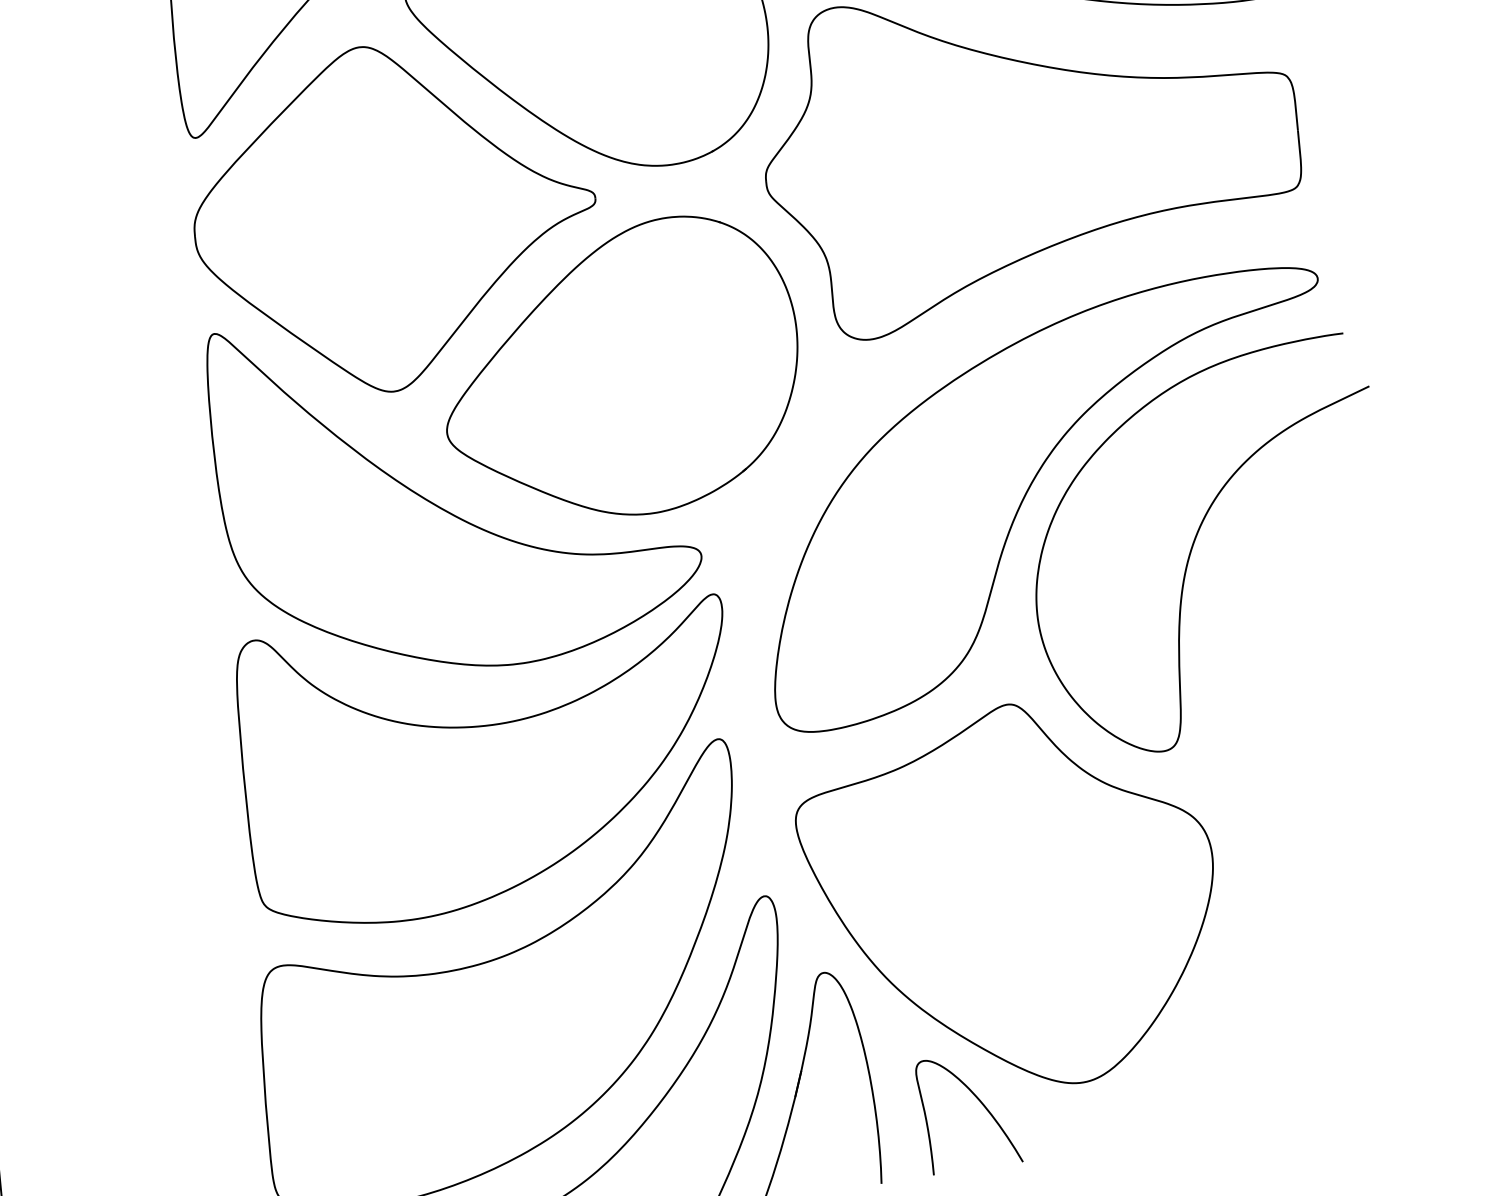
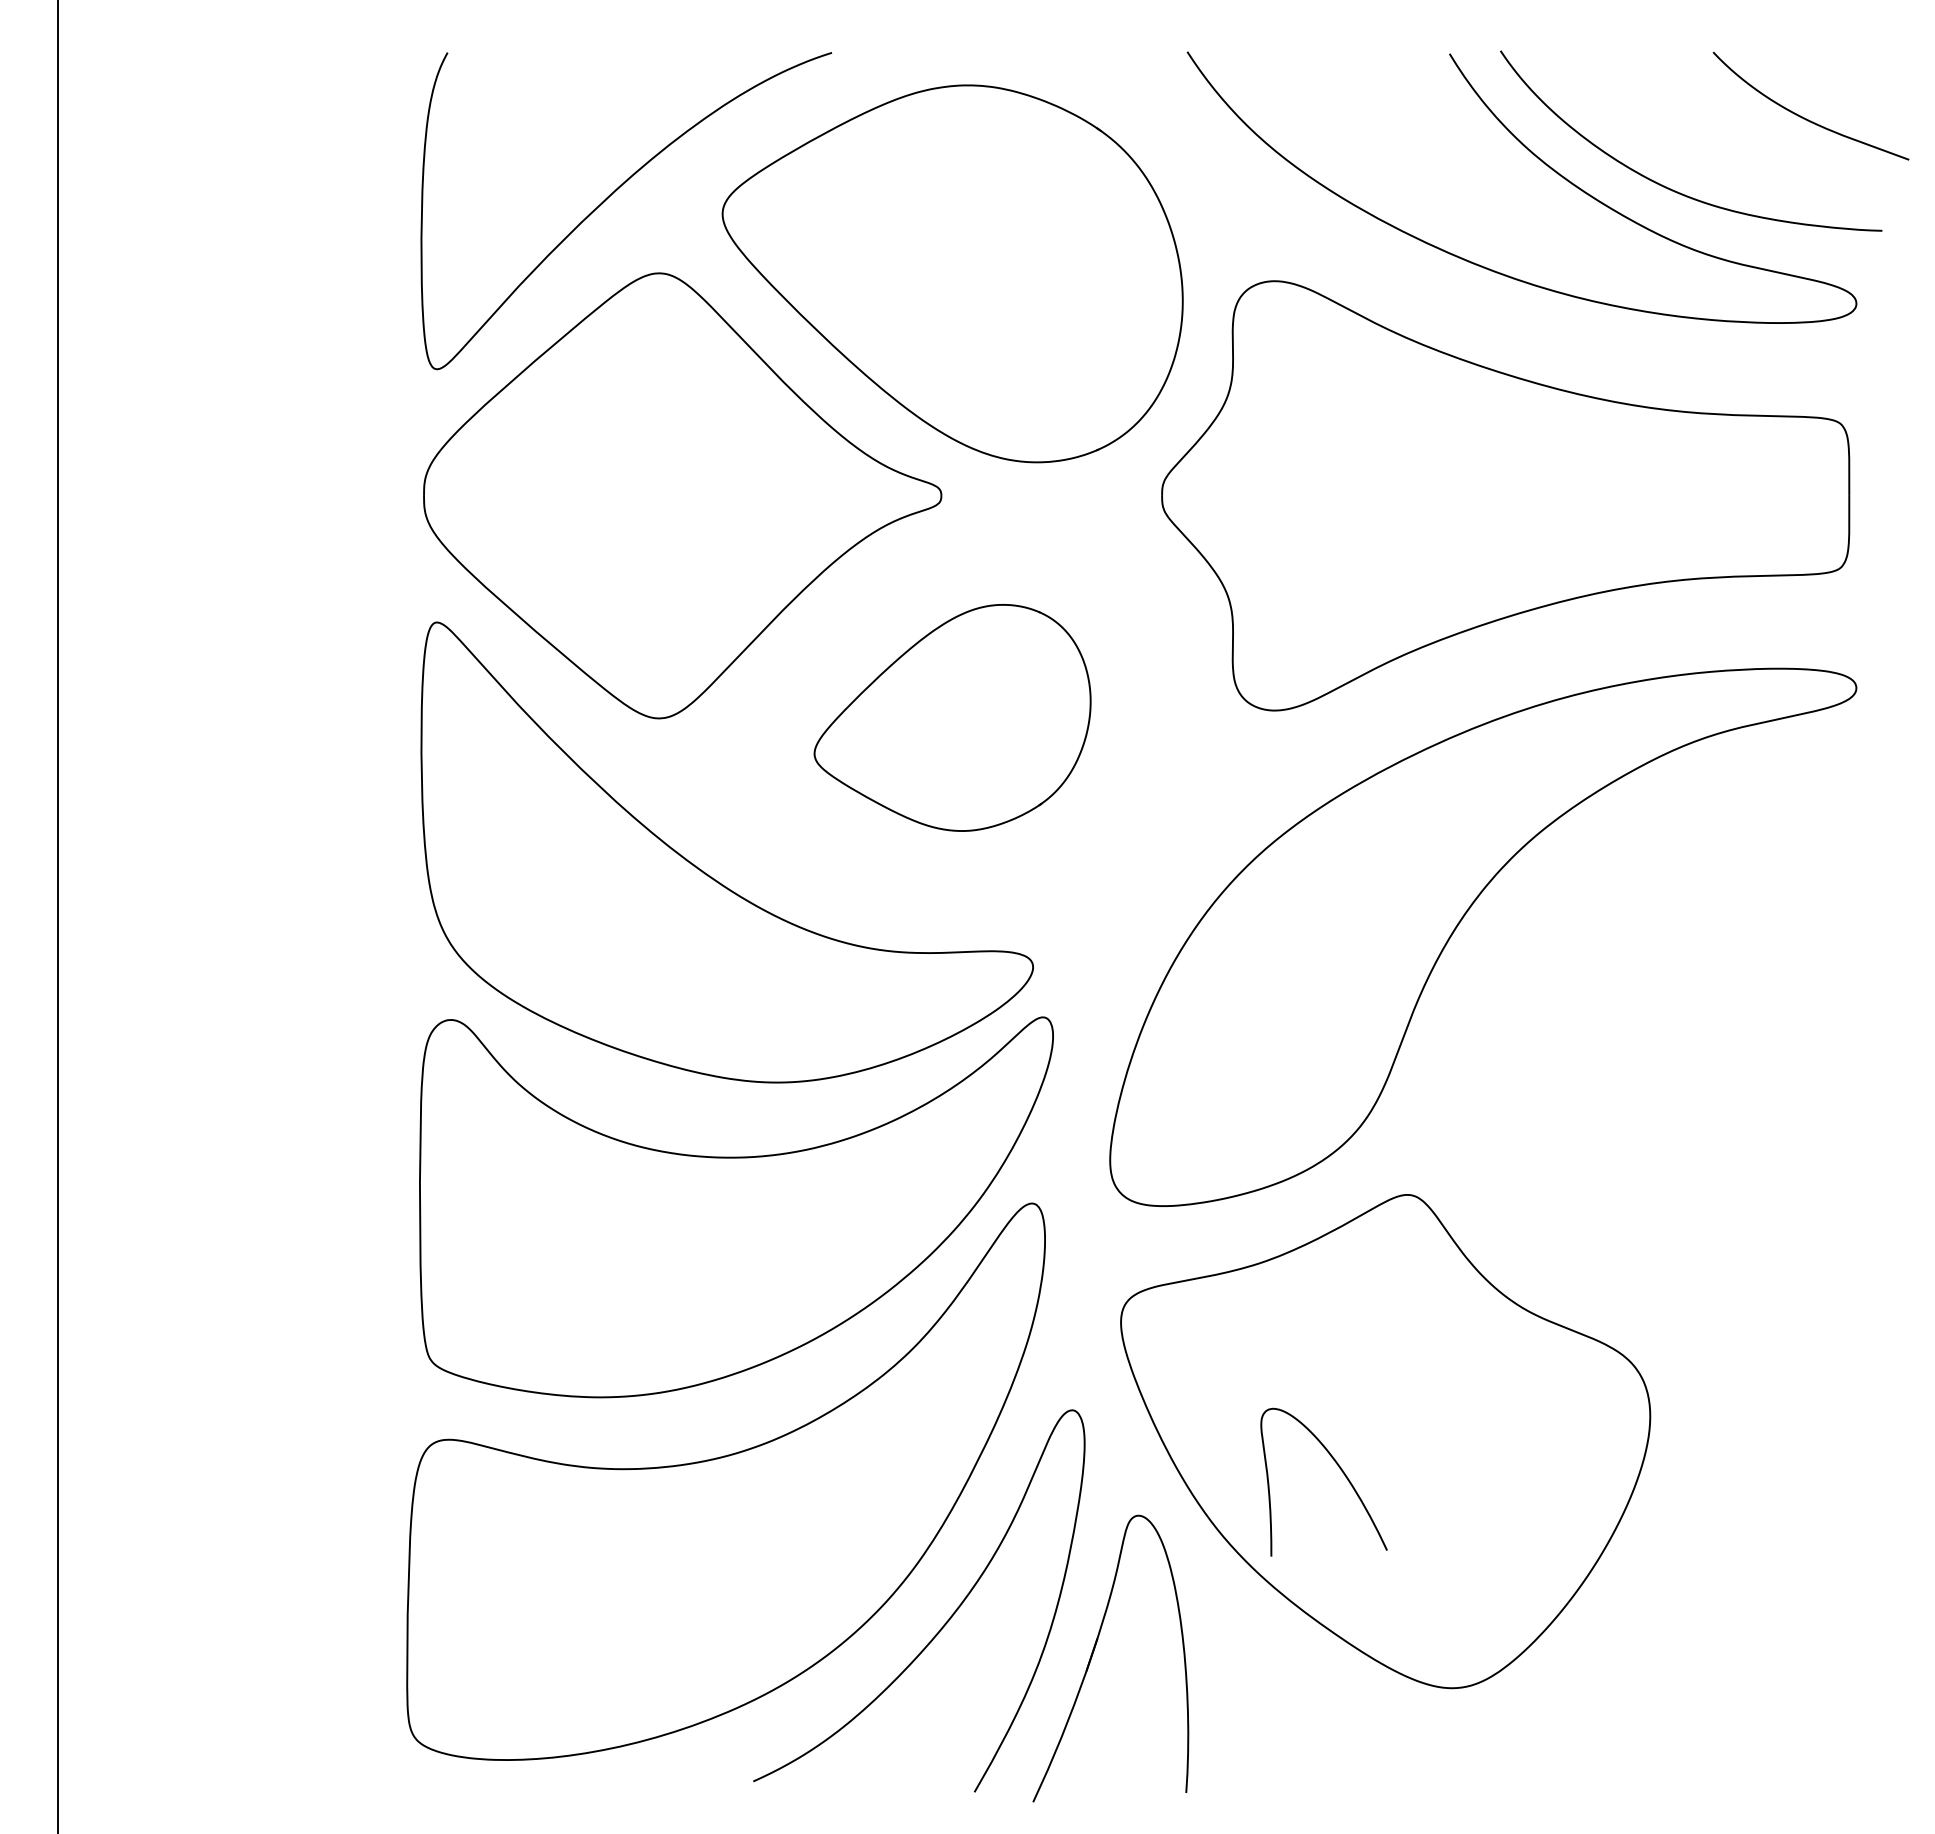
part: (620, 369) -> (952, 717), size x0.6
curve: (1194, 542) -> (1666, 1010), removed
curve: (979, 1101) -> (1338, 1467), moved

